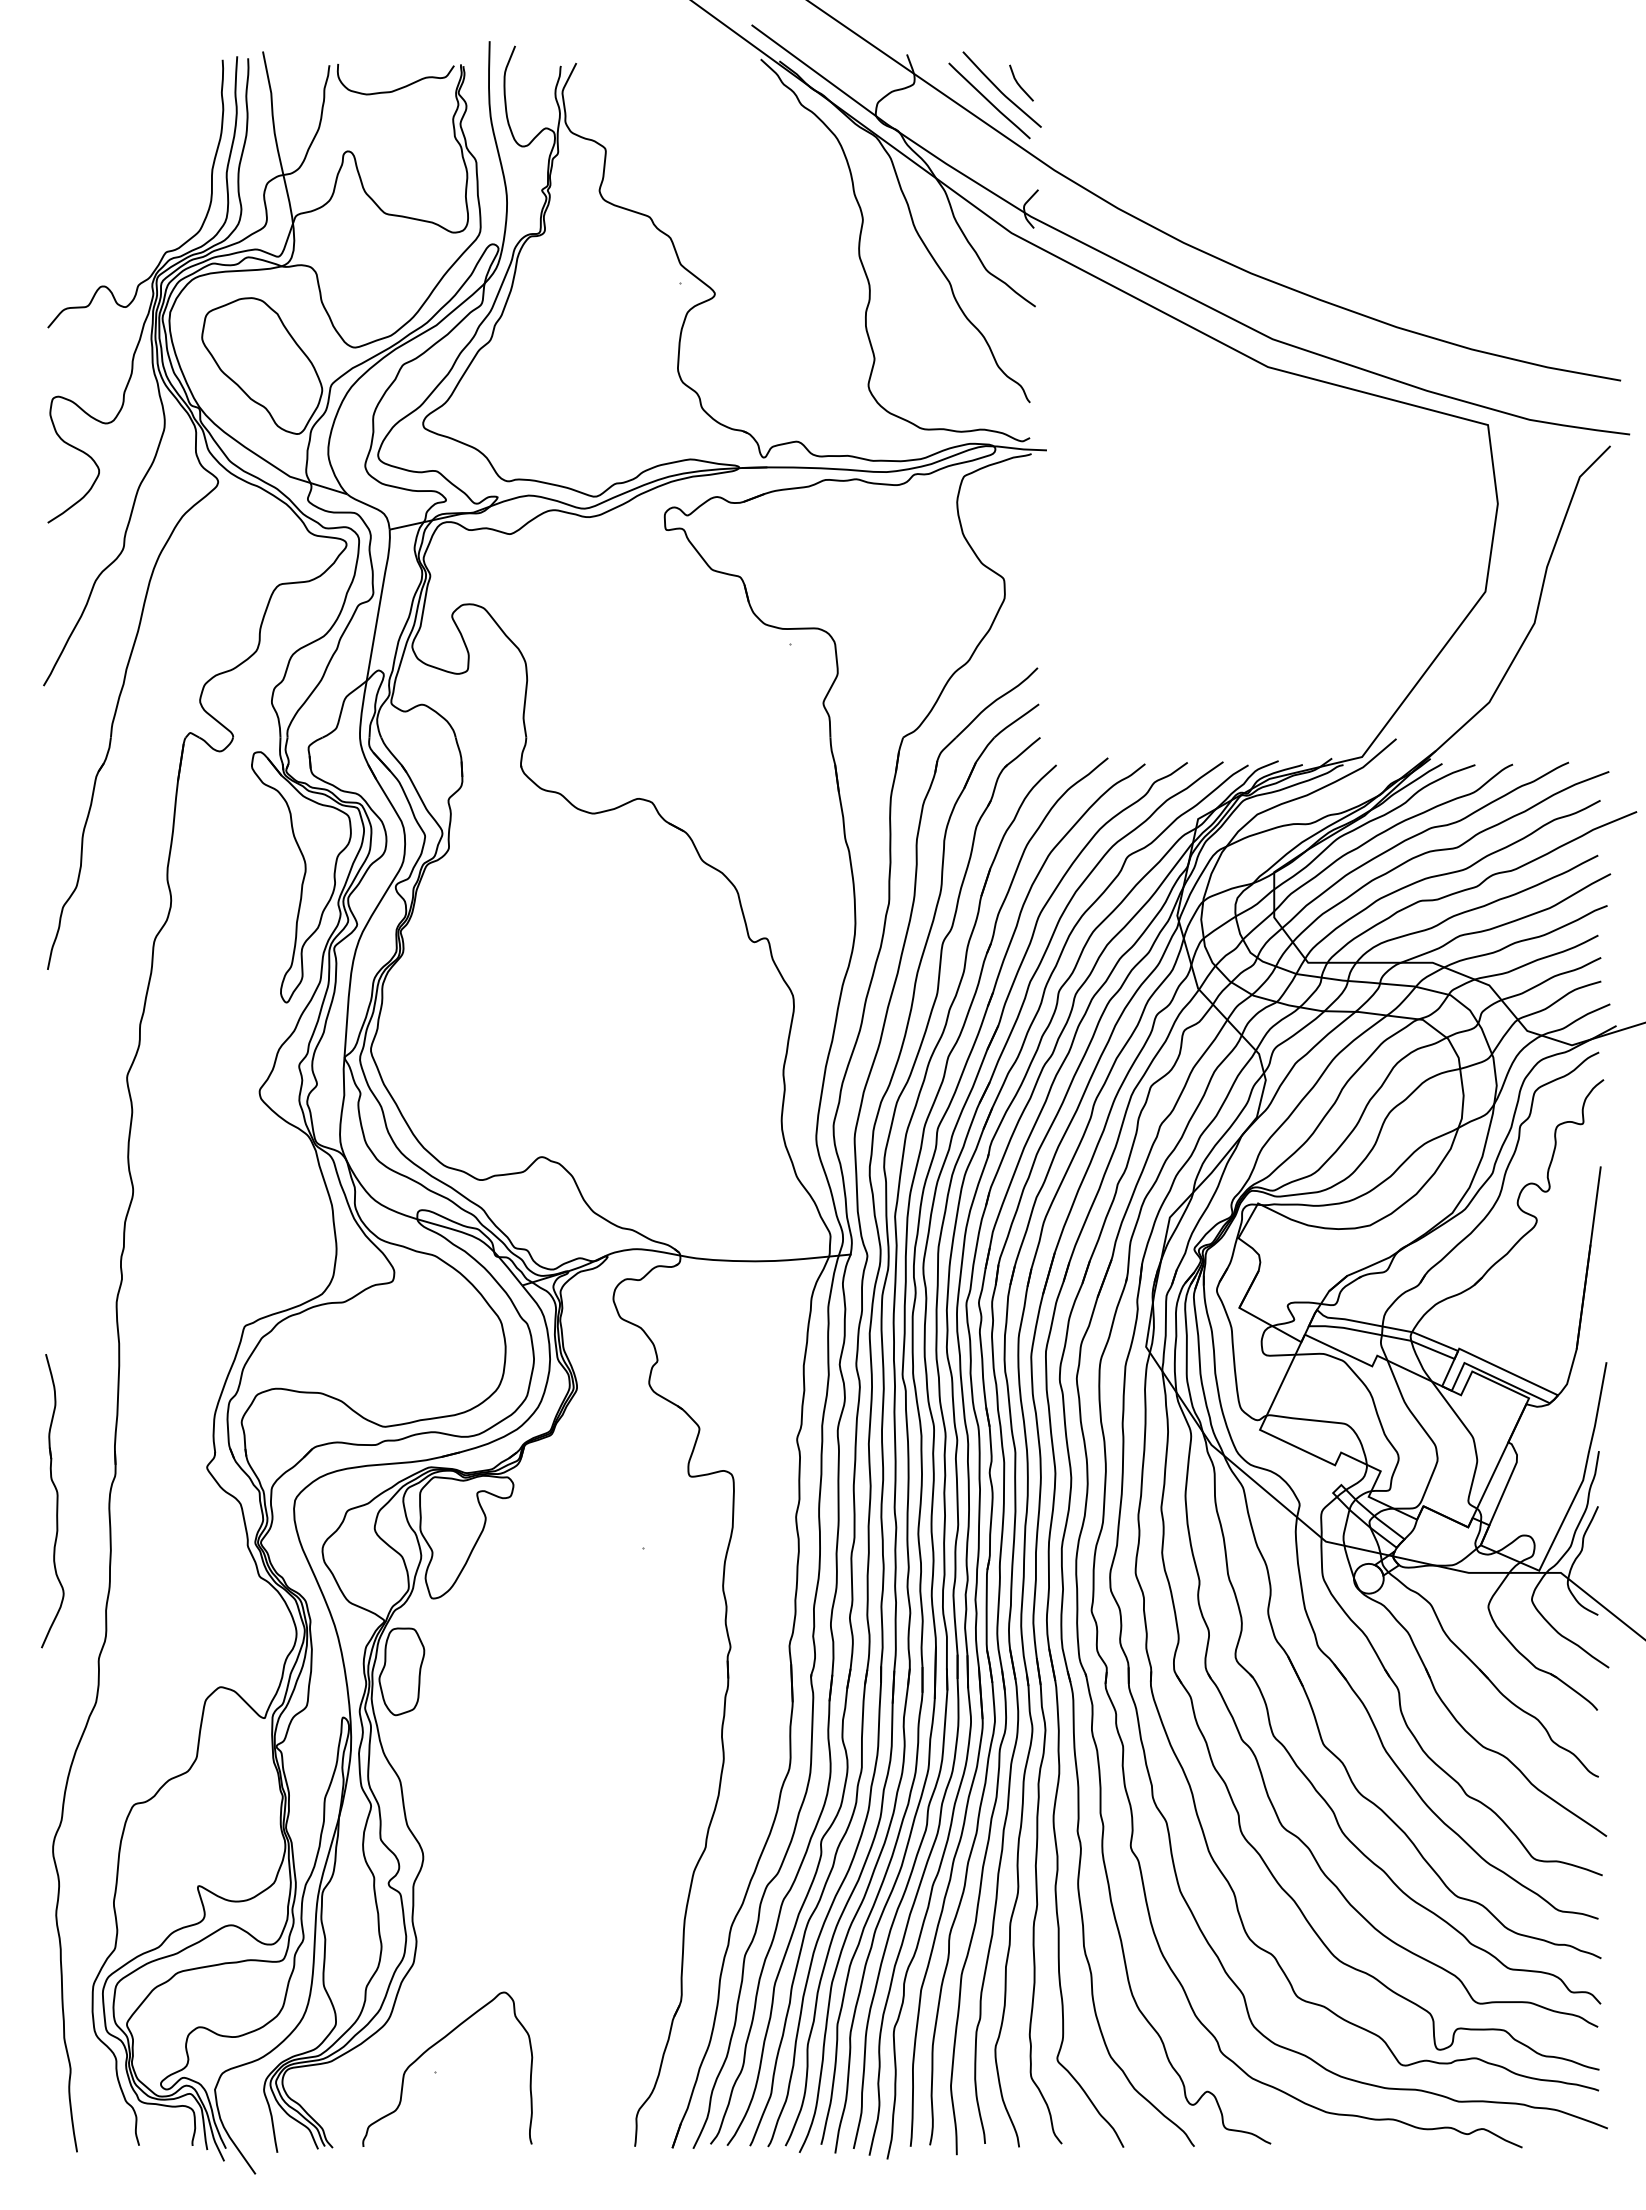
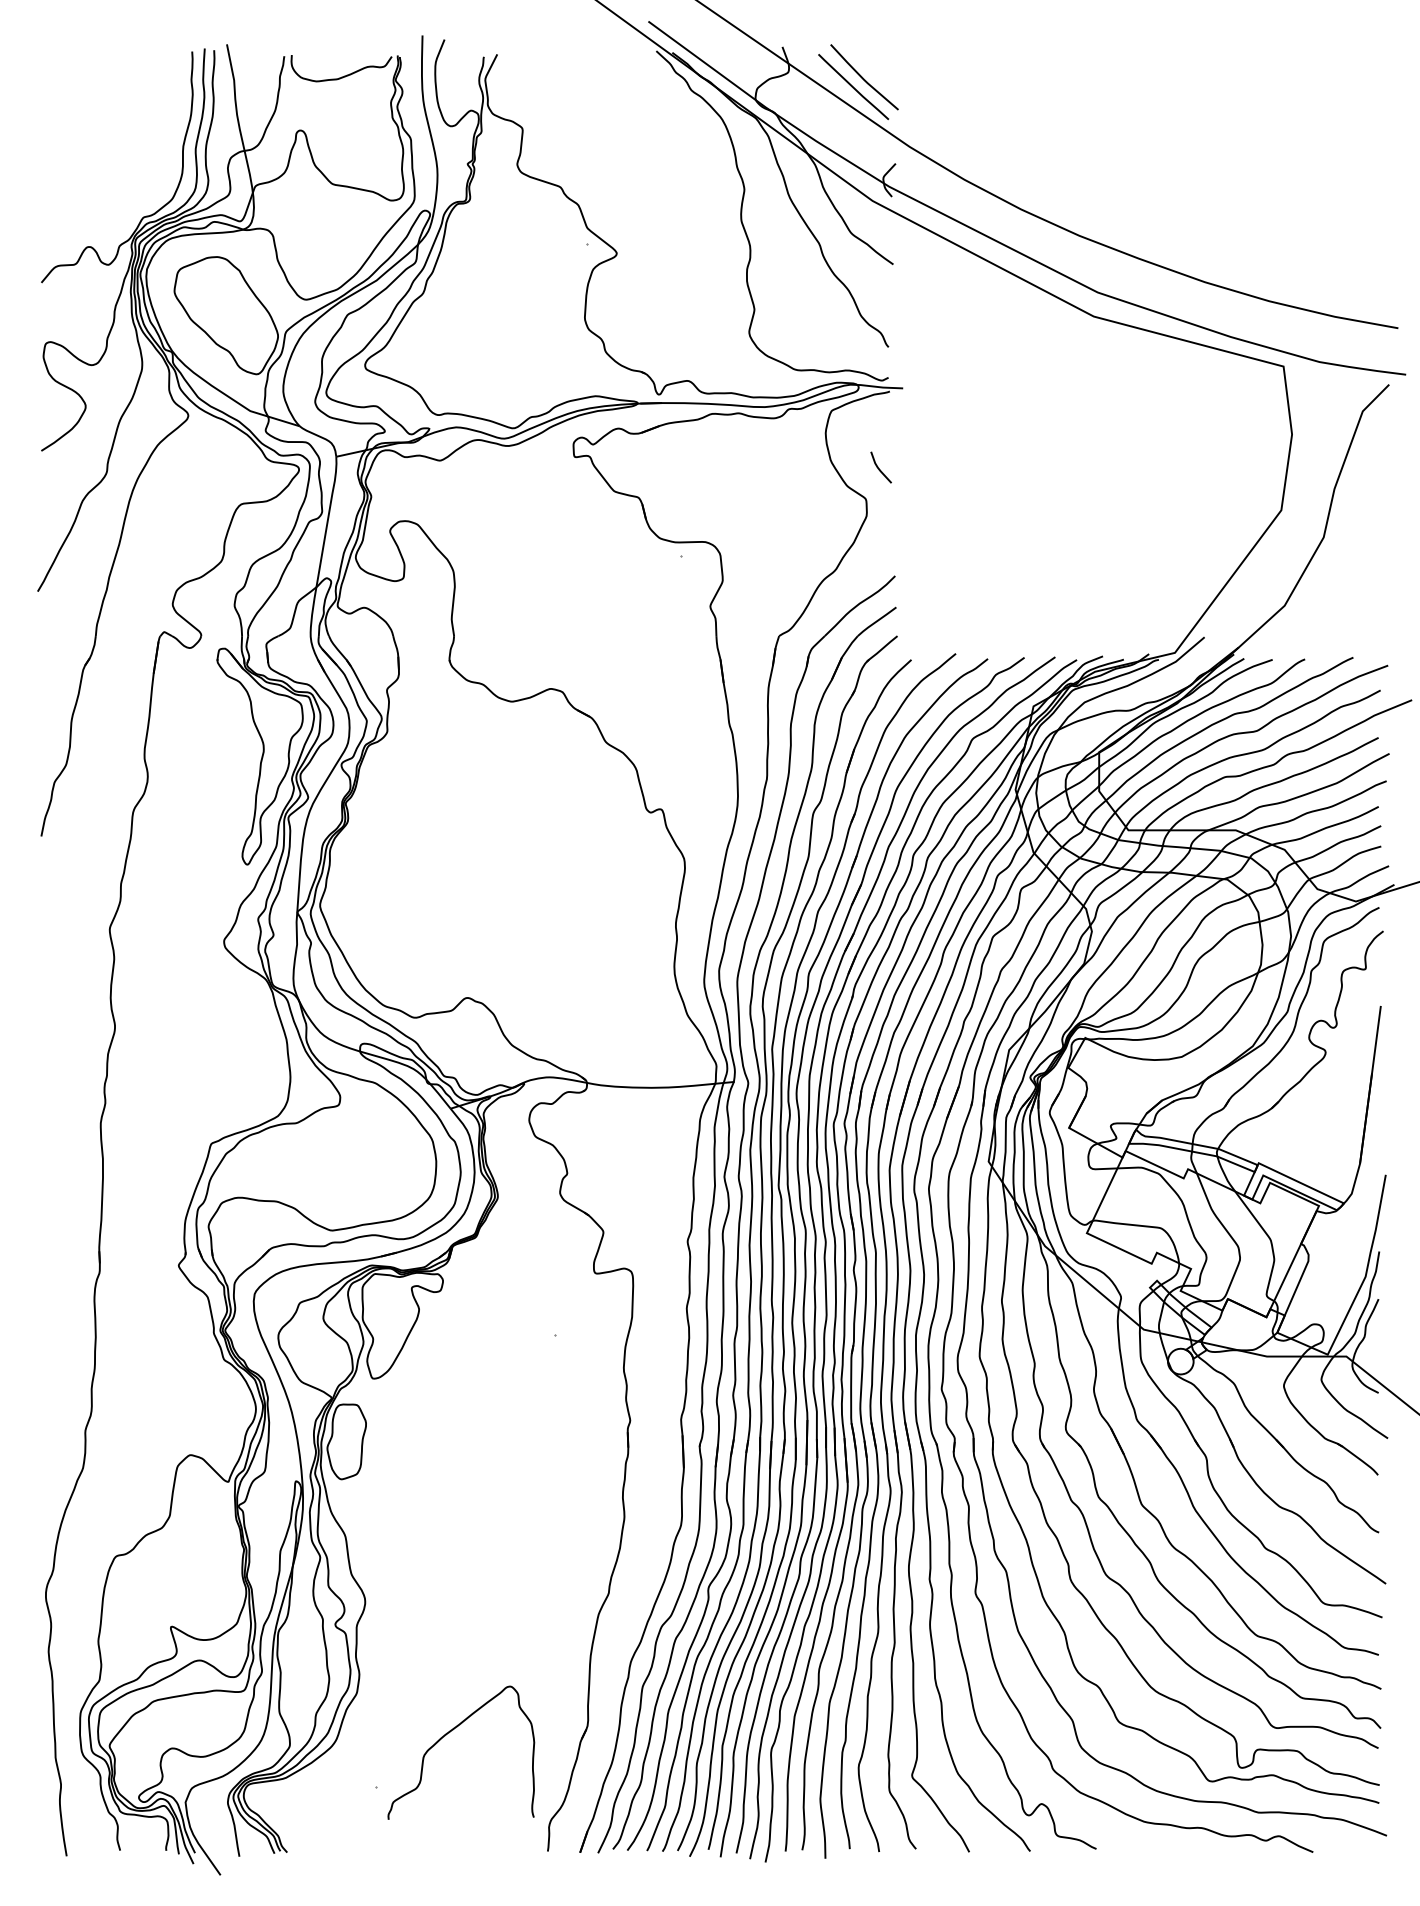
line: (1019, 84) -> (879, 468), moved
part: (52, 1501) -> (45, 1294), removed
curve: (431, 2048) -> (447, 1734), moved

